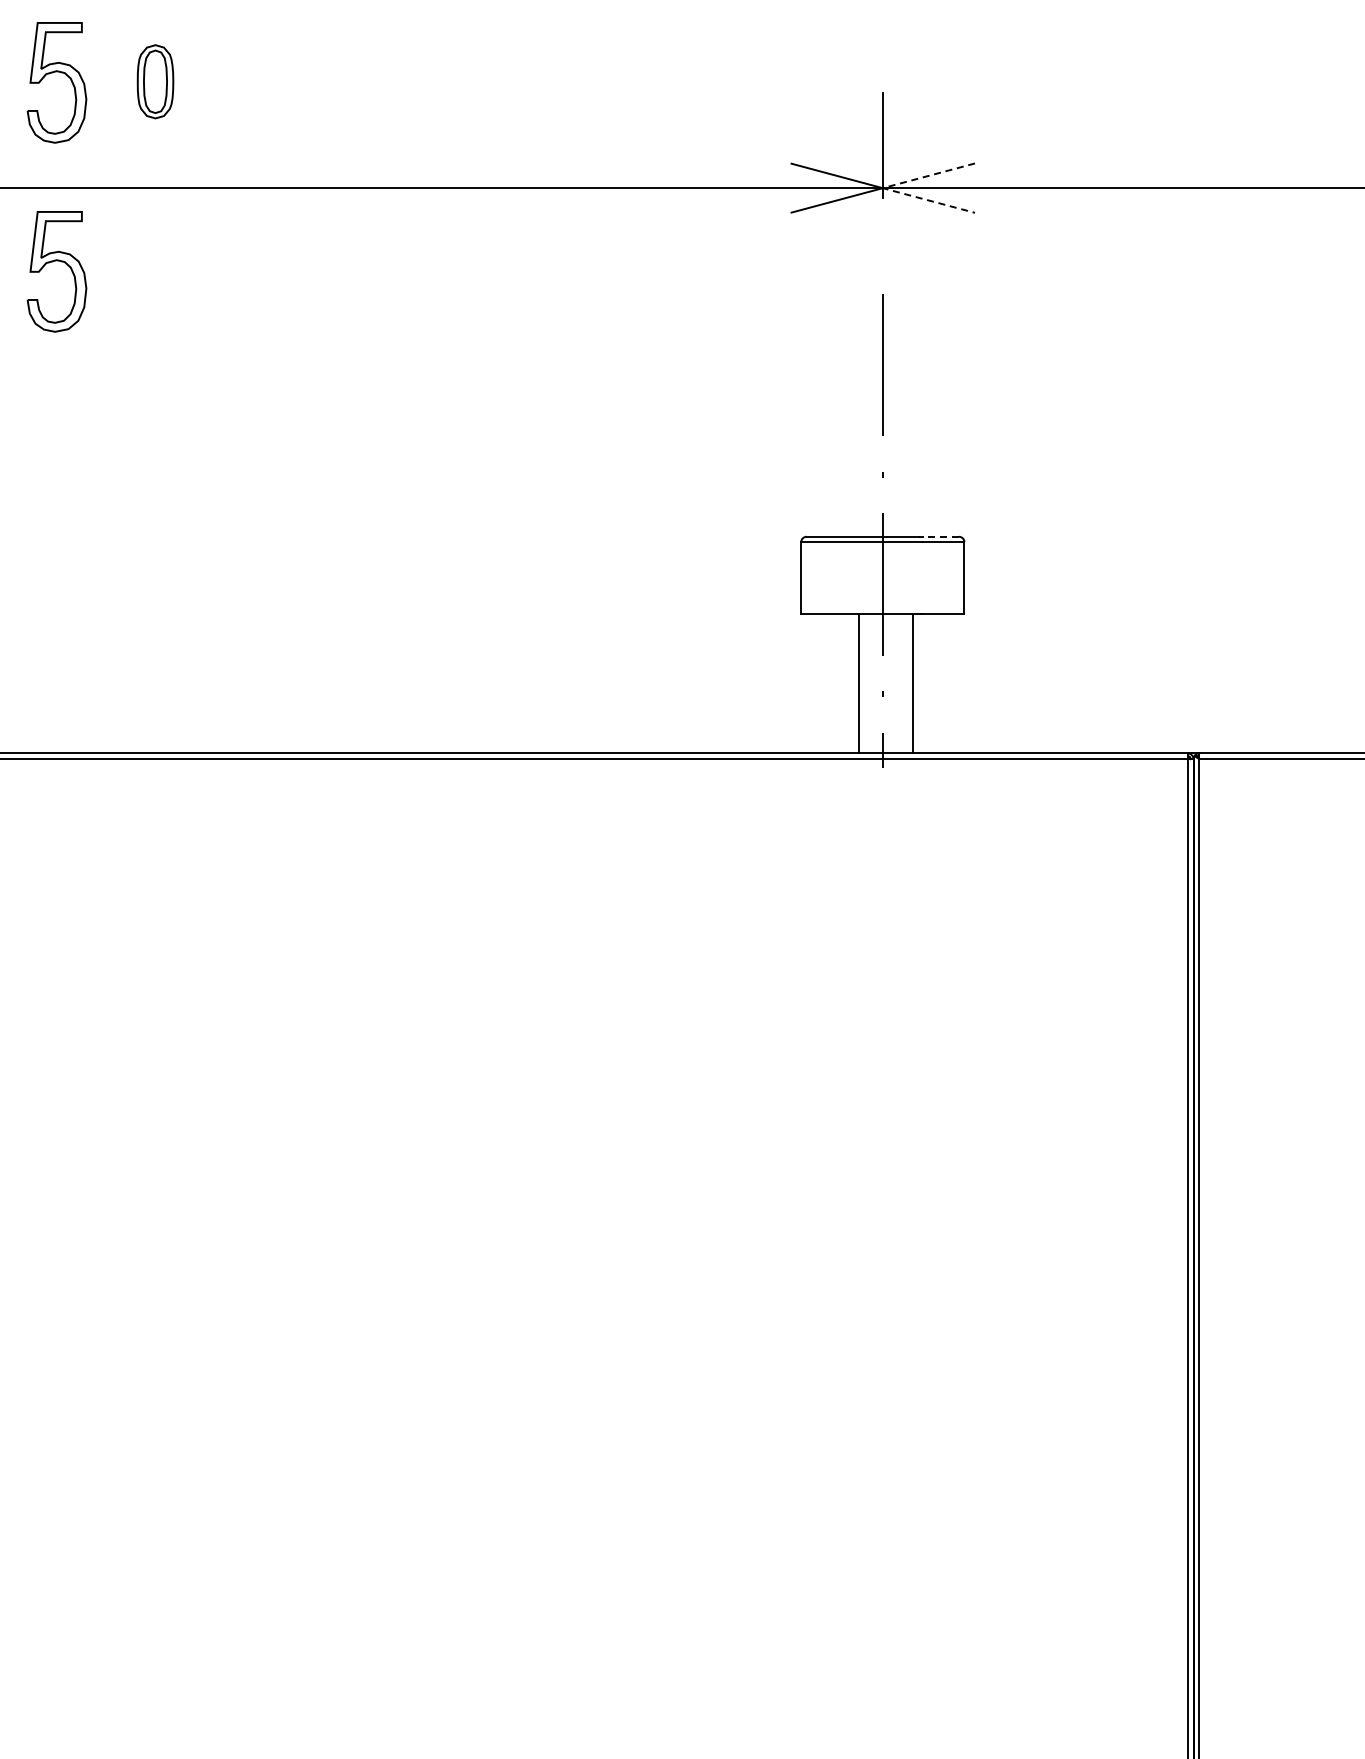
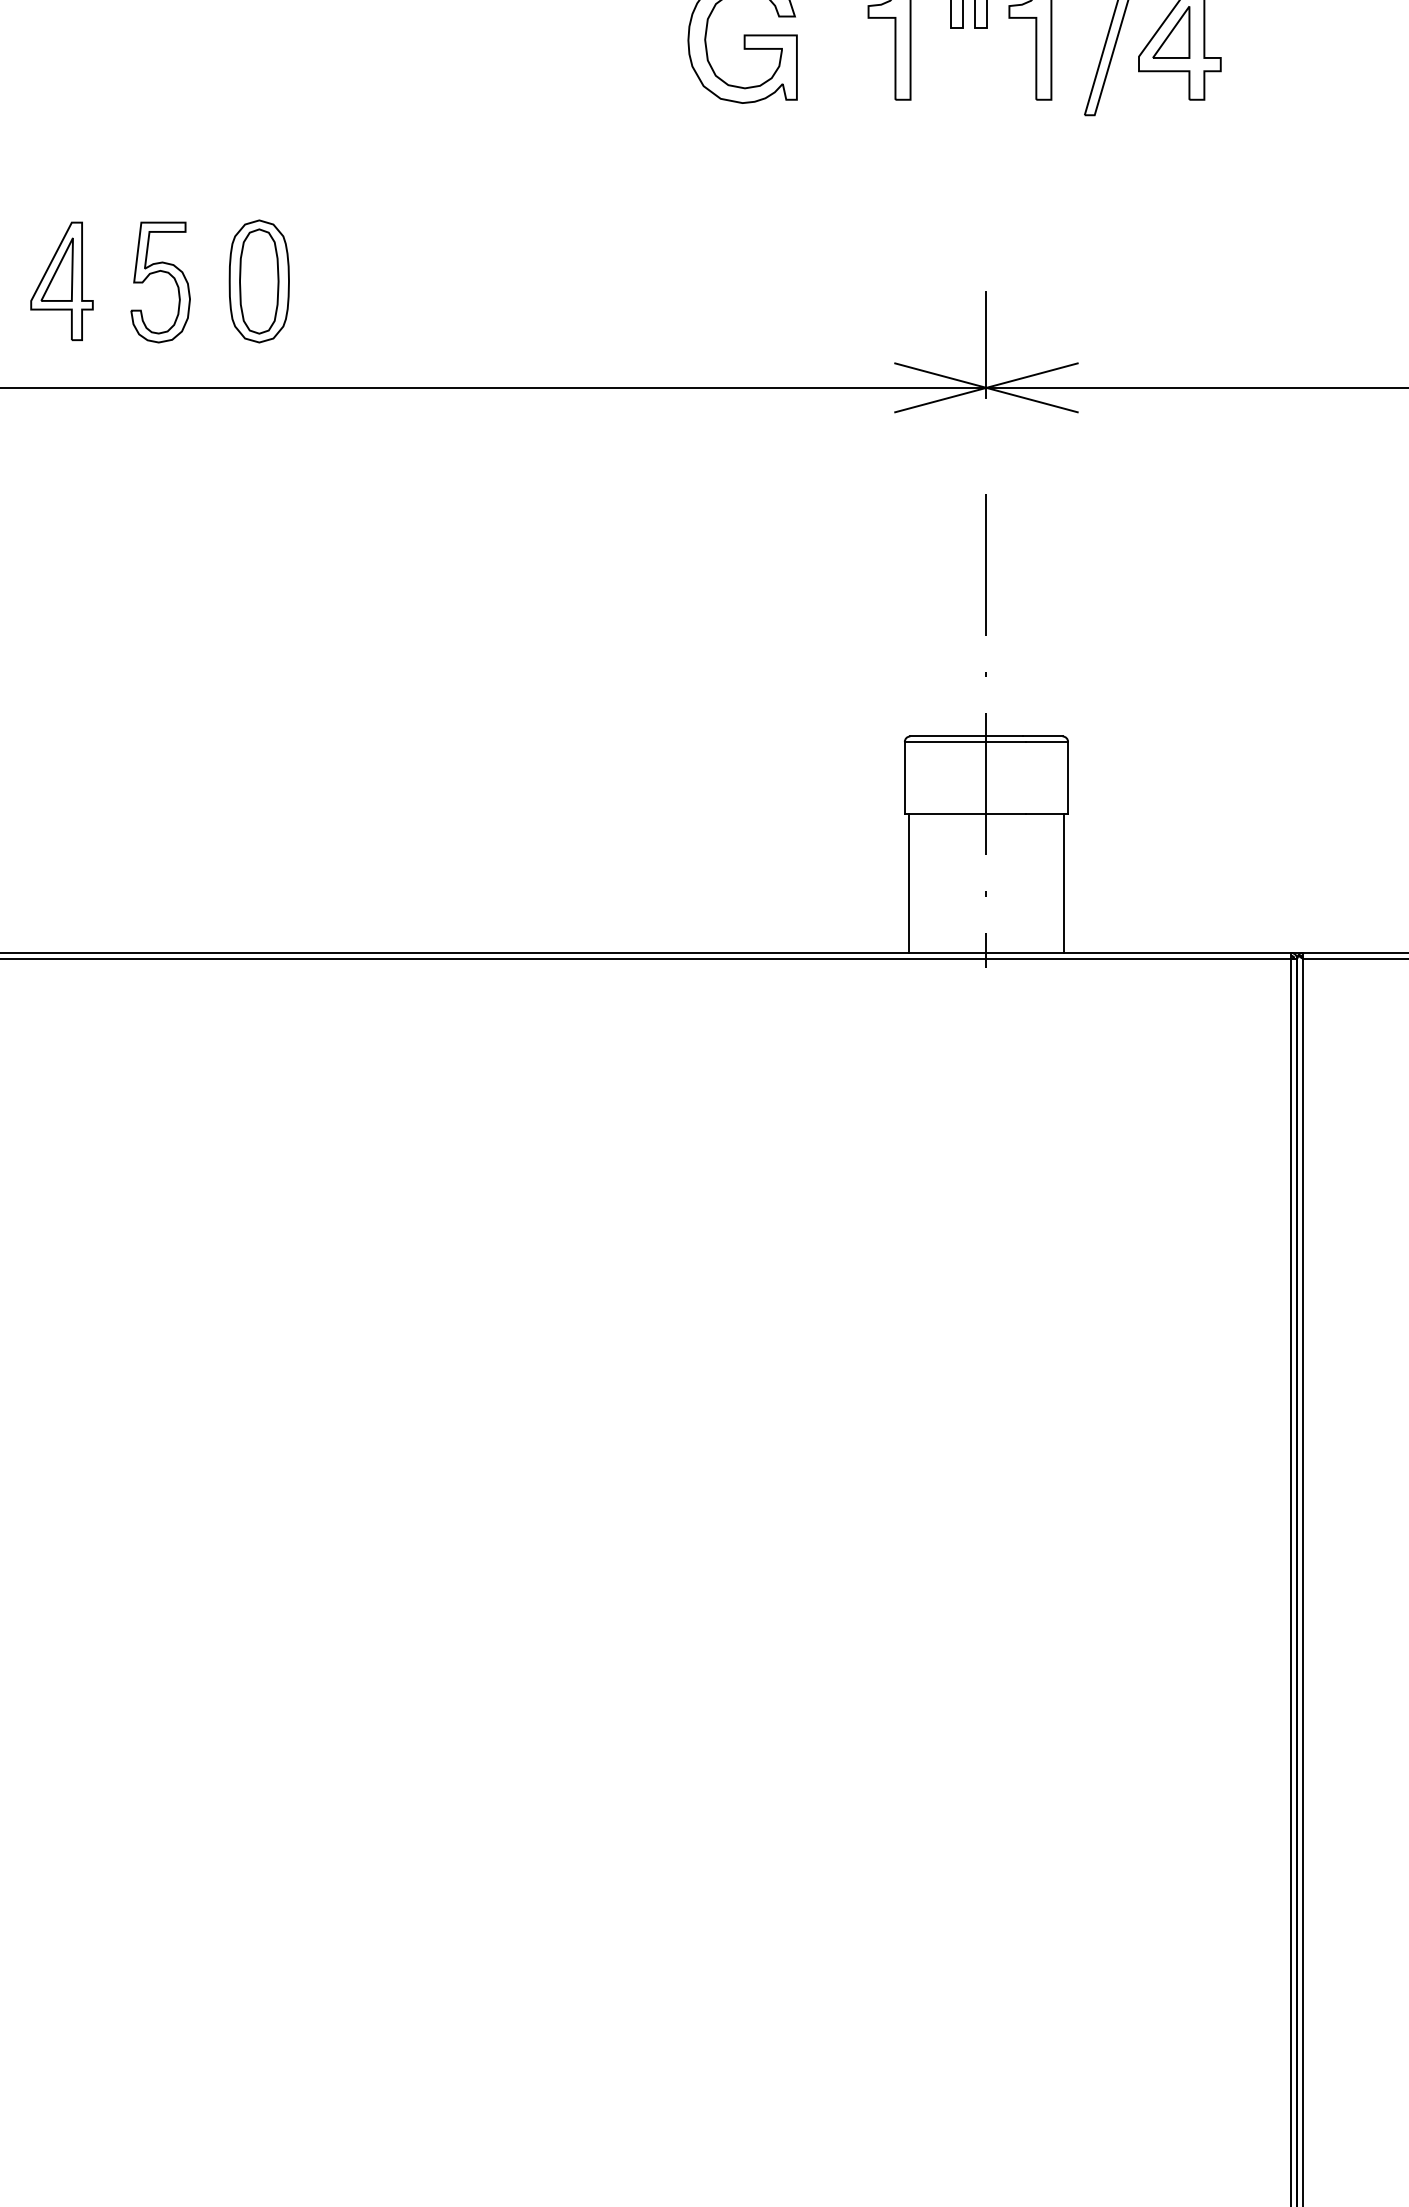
part: (154, 81) -> (258, 281), size x1.67
line: (882, 187) -> (986, 387), dashed -> solid
part: (54, 261) -> (158, 461), removed
line: (938, 536) -> (1042, 736), dashed -> solid
line: (858, 682) -> (909, 882), moved
line: (912, 682) -> (1063, 882), moved

